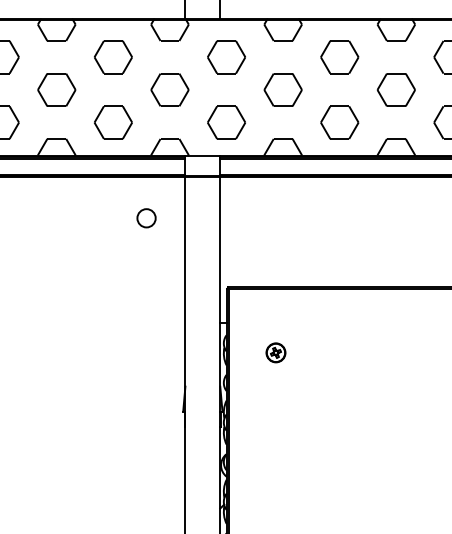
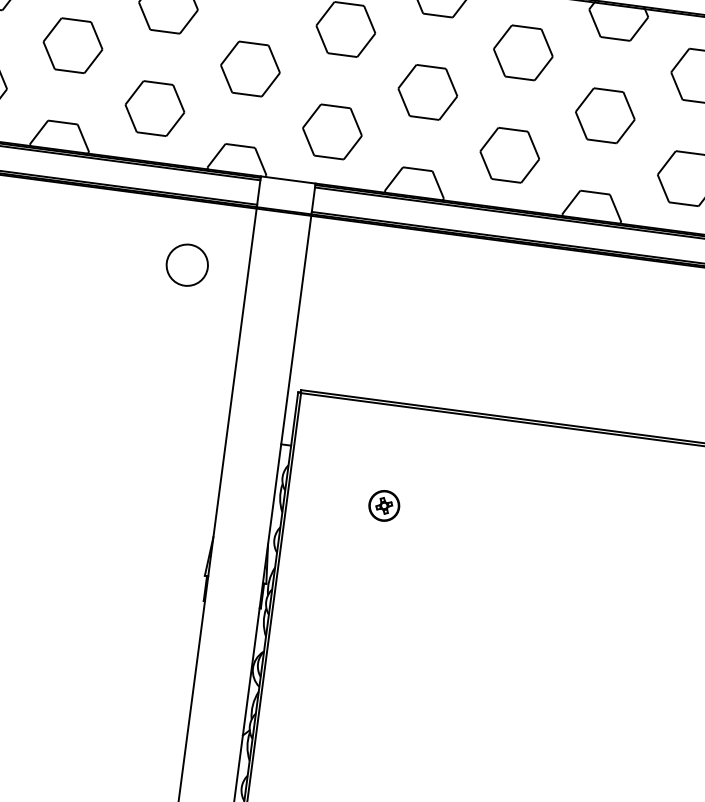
circle: (146, 218) -> (187, 265), size x1.43
part: (275, 352) -> (383, 505), moved

